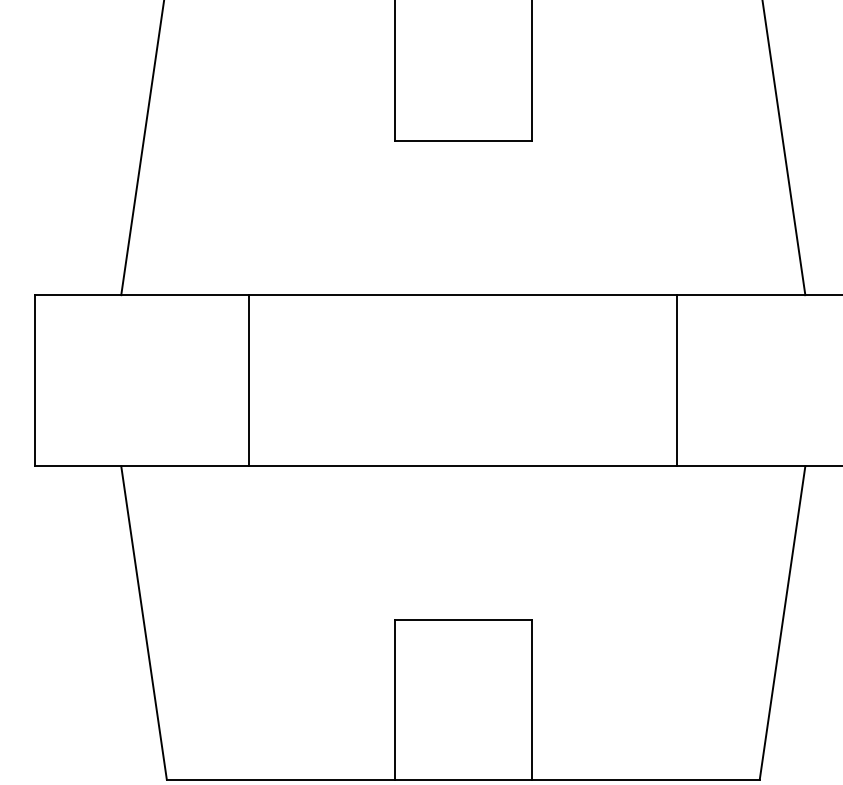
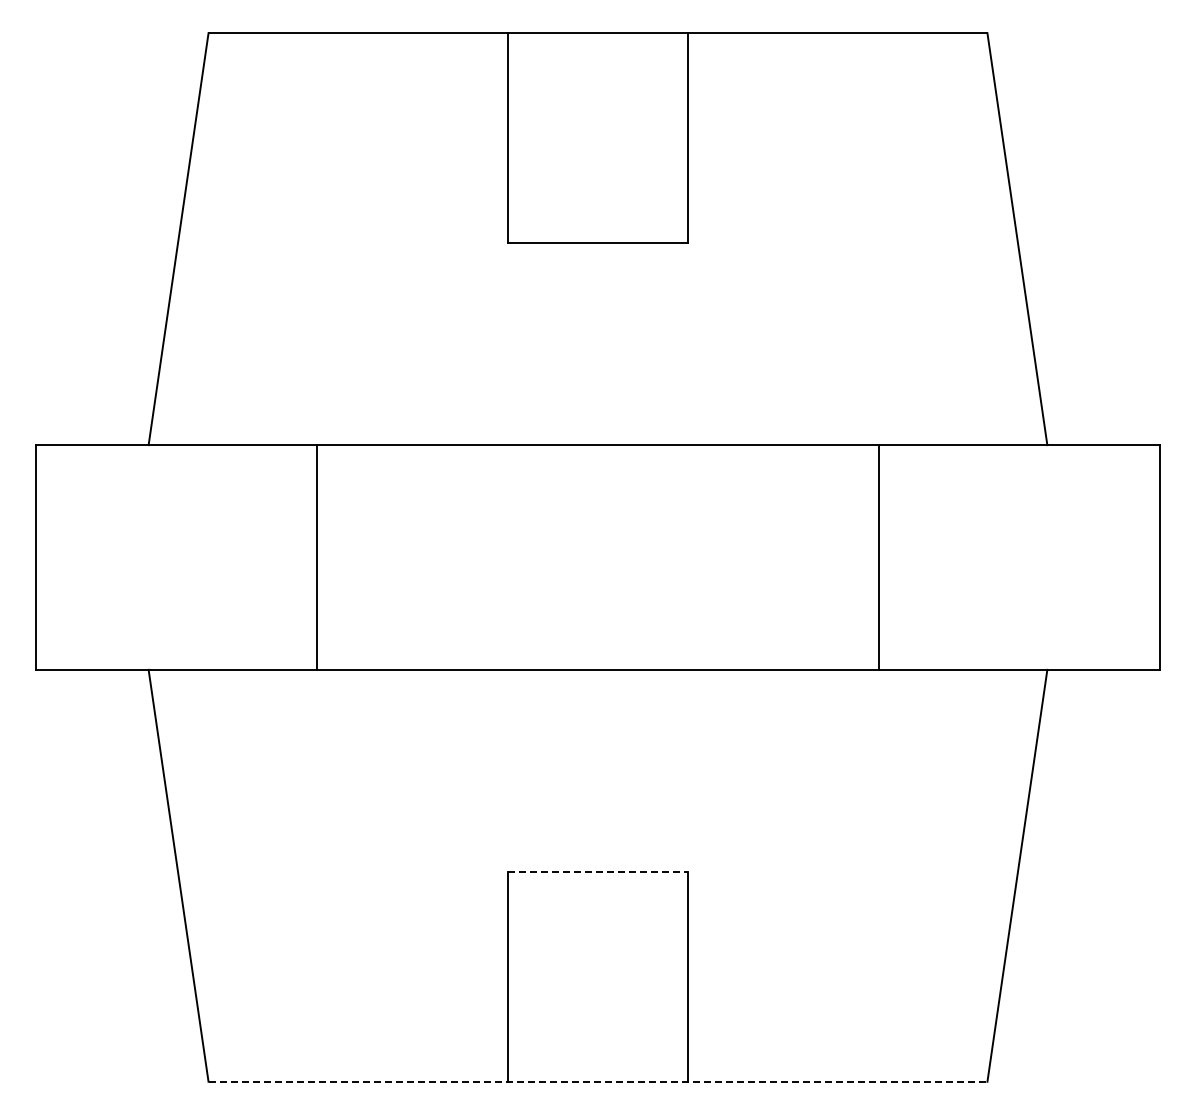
line: (463, 620) -> (598, 872), solid -> dashed
line: (463, 779) -> (598, 1081), solid -> dashed

